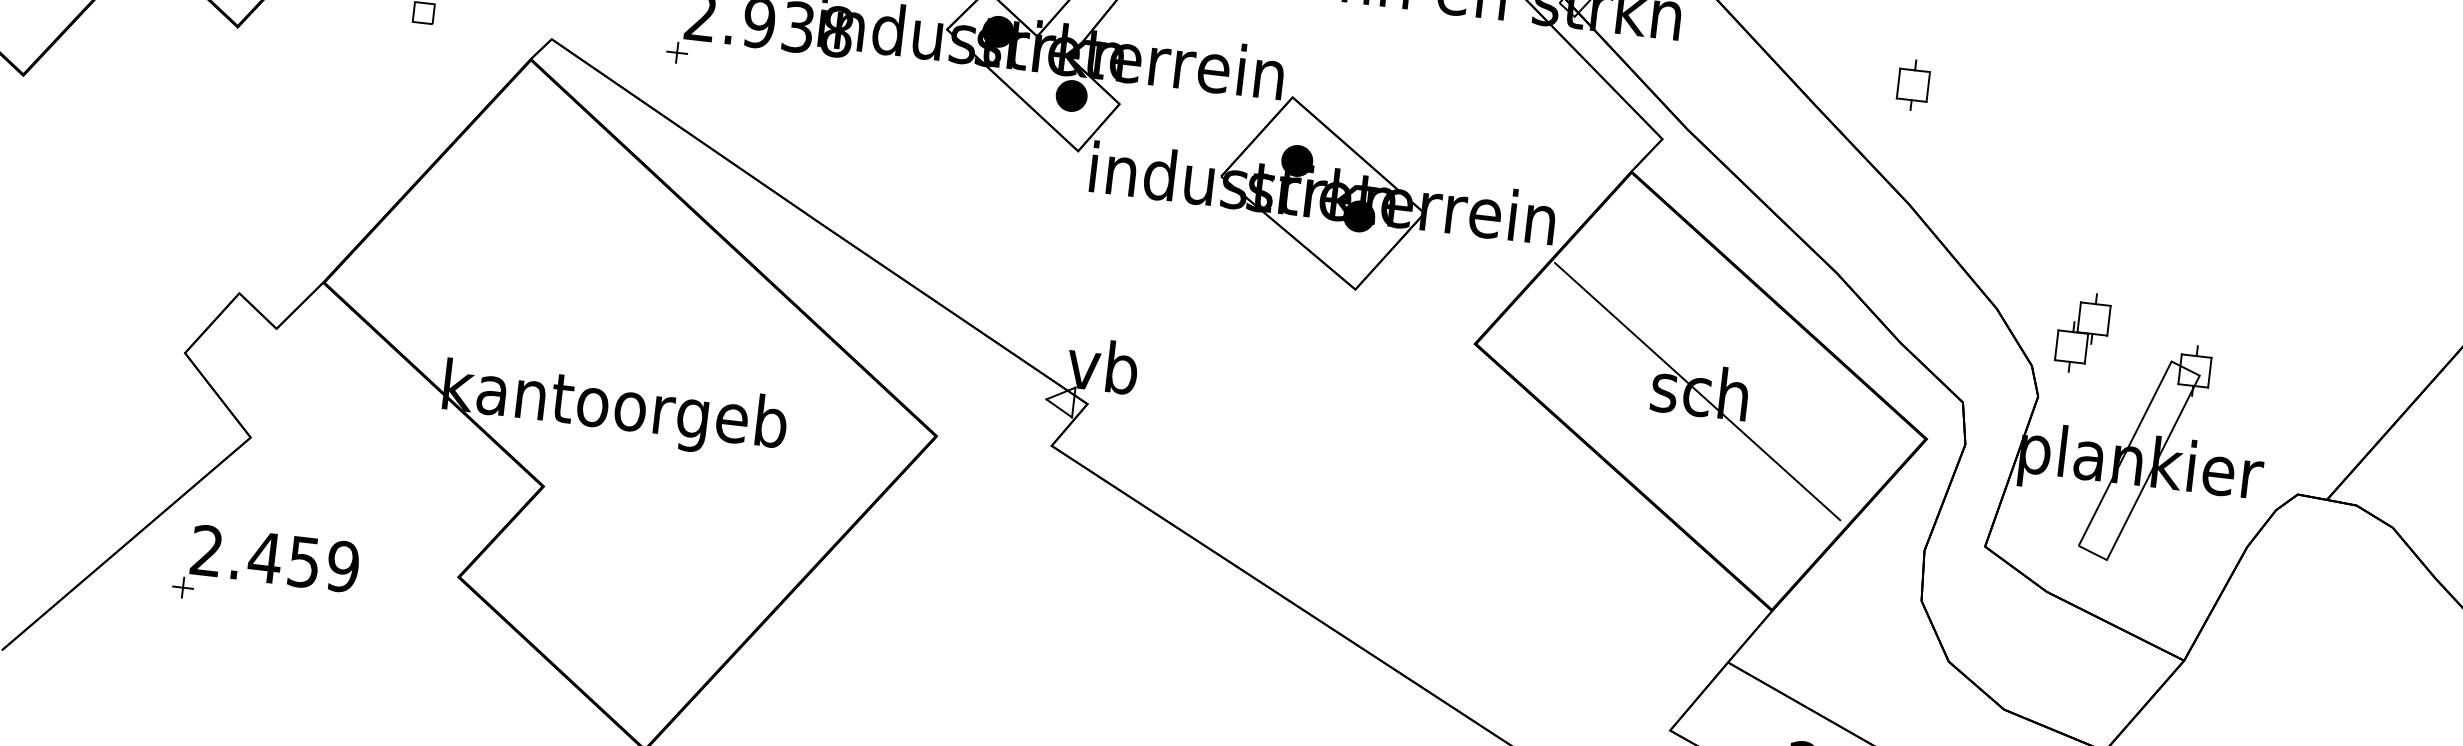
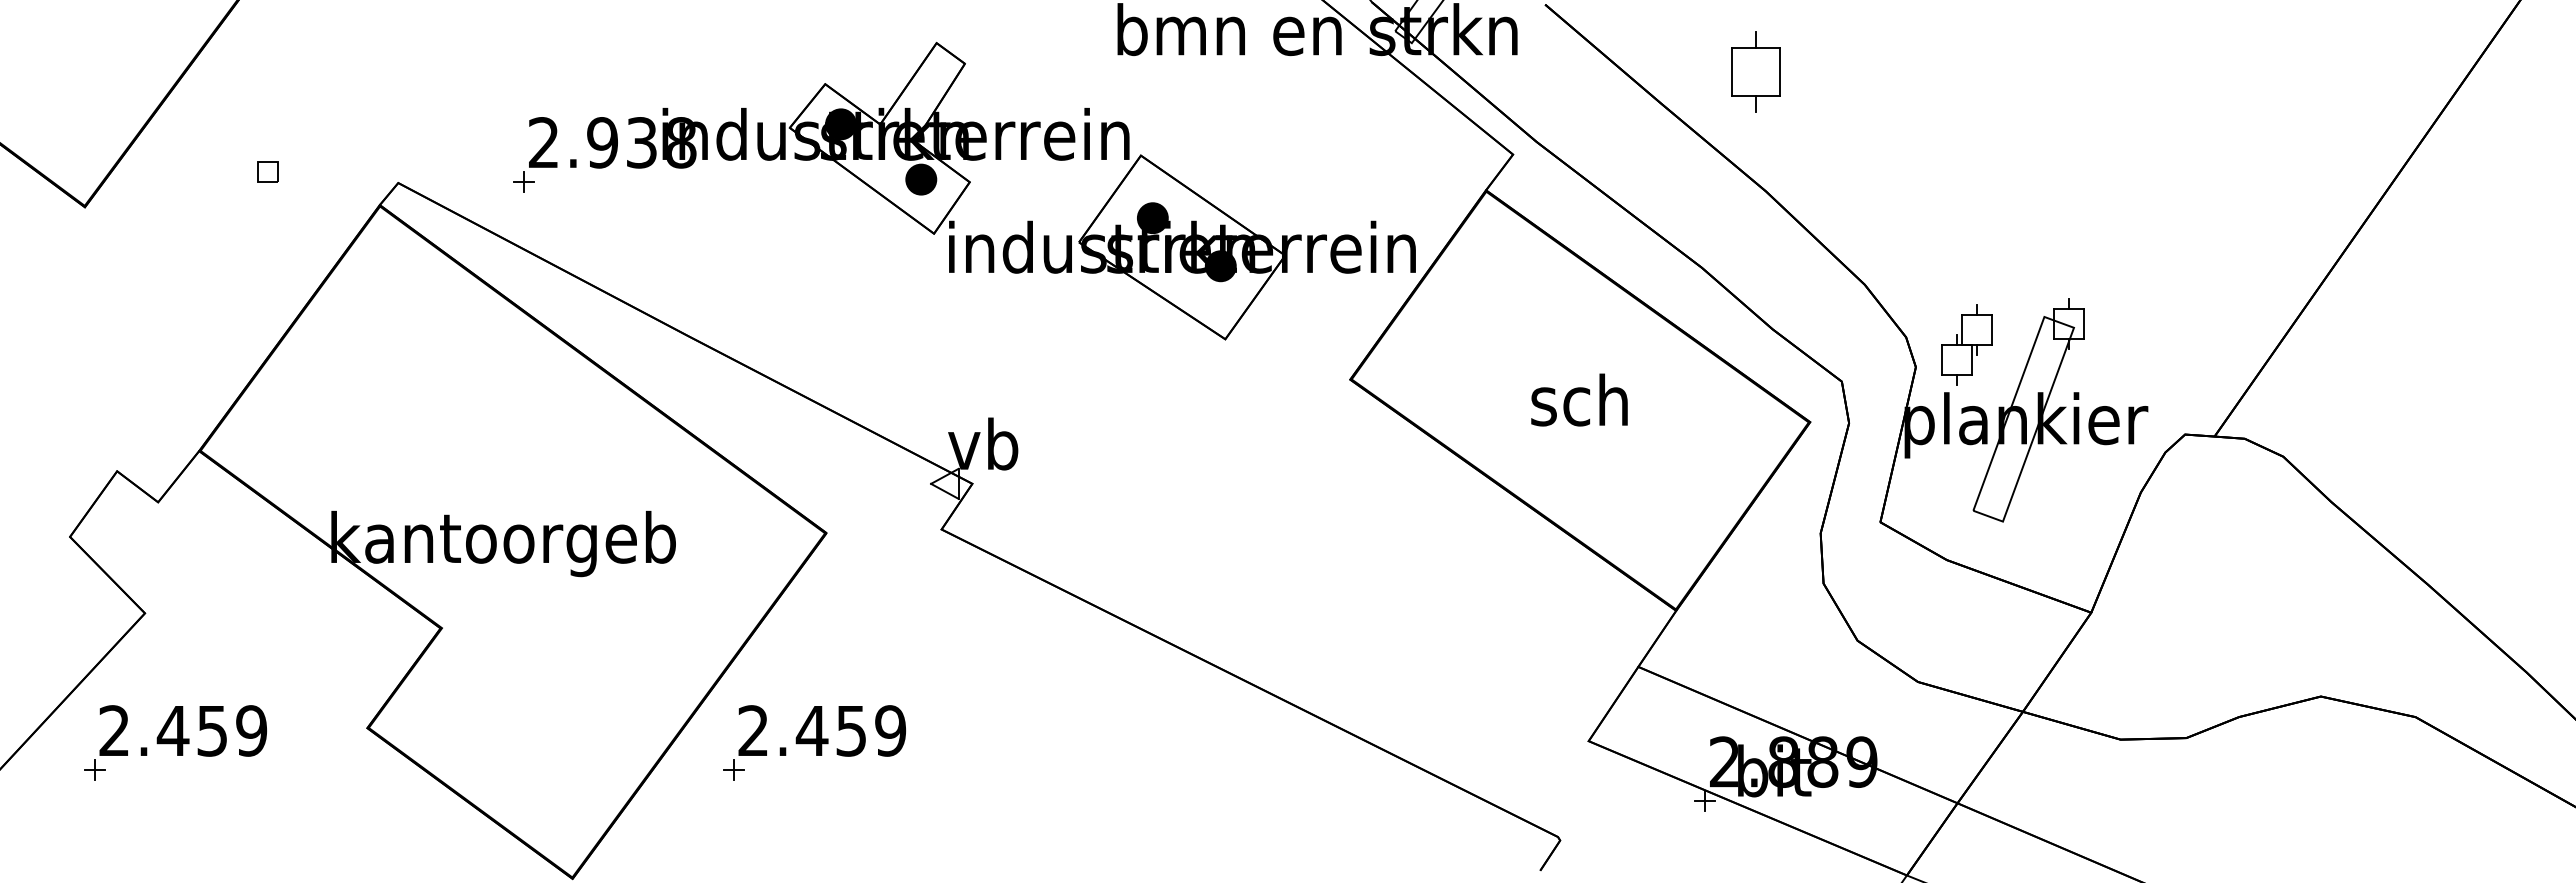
part: (1912, 84) -> (1755, 71), size x1.6
part: (2082, 332) -> (1966, 344), moved
line: (1697, 391) -> (1576, 401), removed
part: (900, 642) -> (814, 742), added

